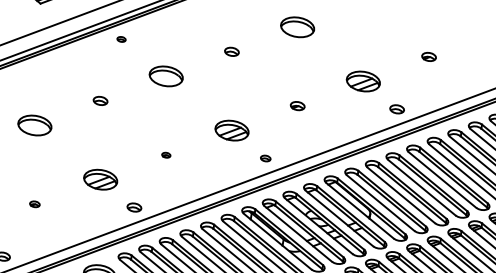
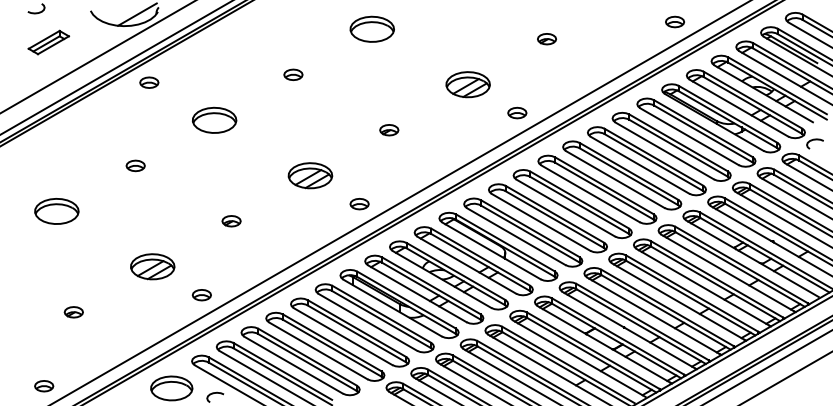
part: (121, 39) -> (149, 82), size x1.67
part: (166, 155) -> (231, 221), size x1.67
part: (265, 158) -> (359, 204), size x1.43
part: (34, 204) -> (73, 312), size x1.43

